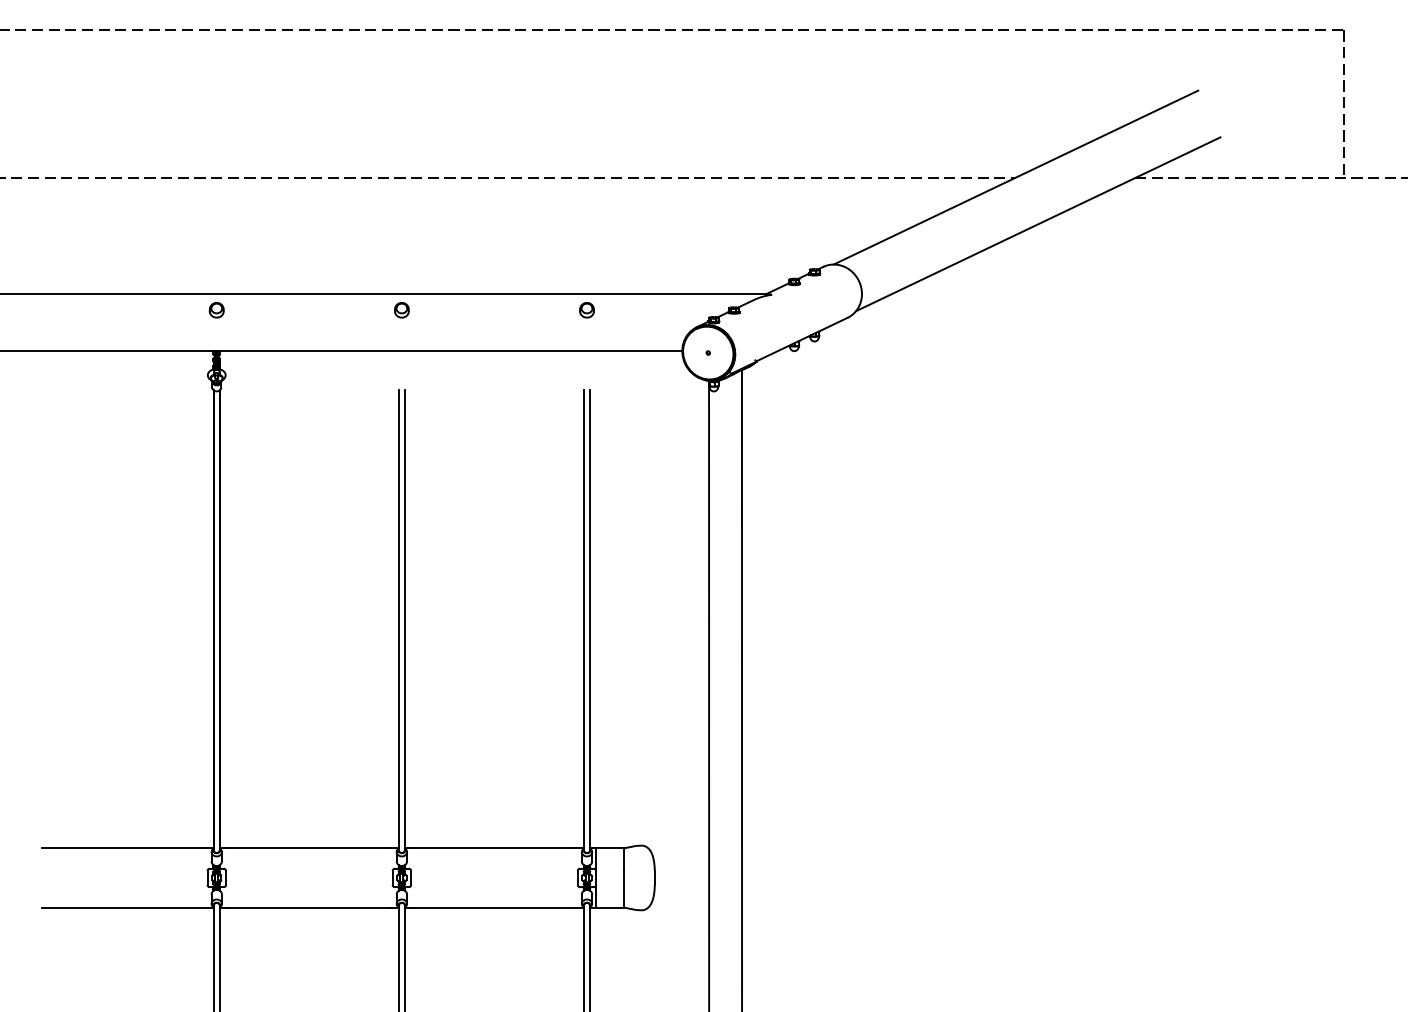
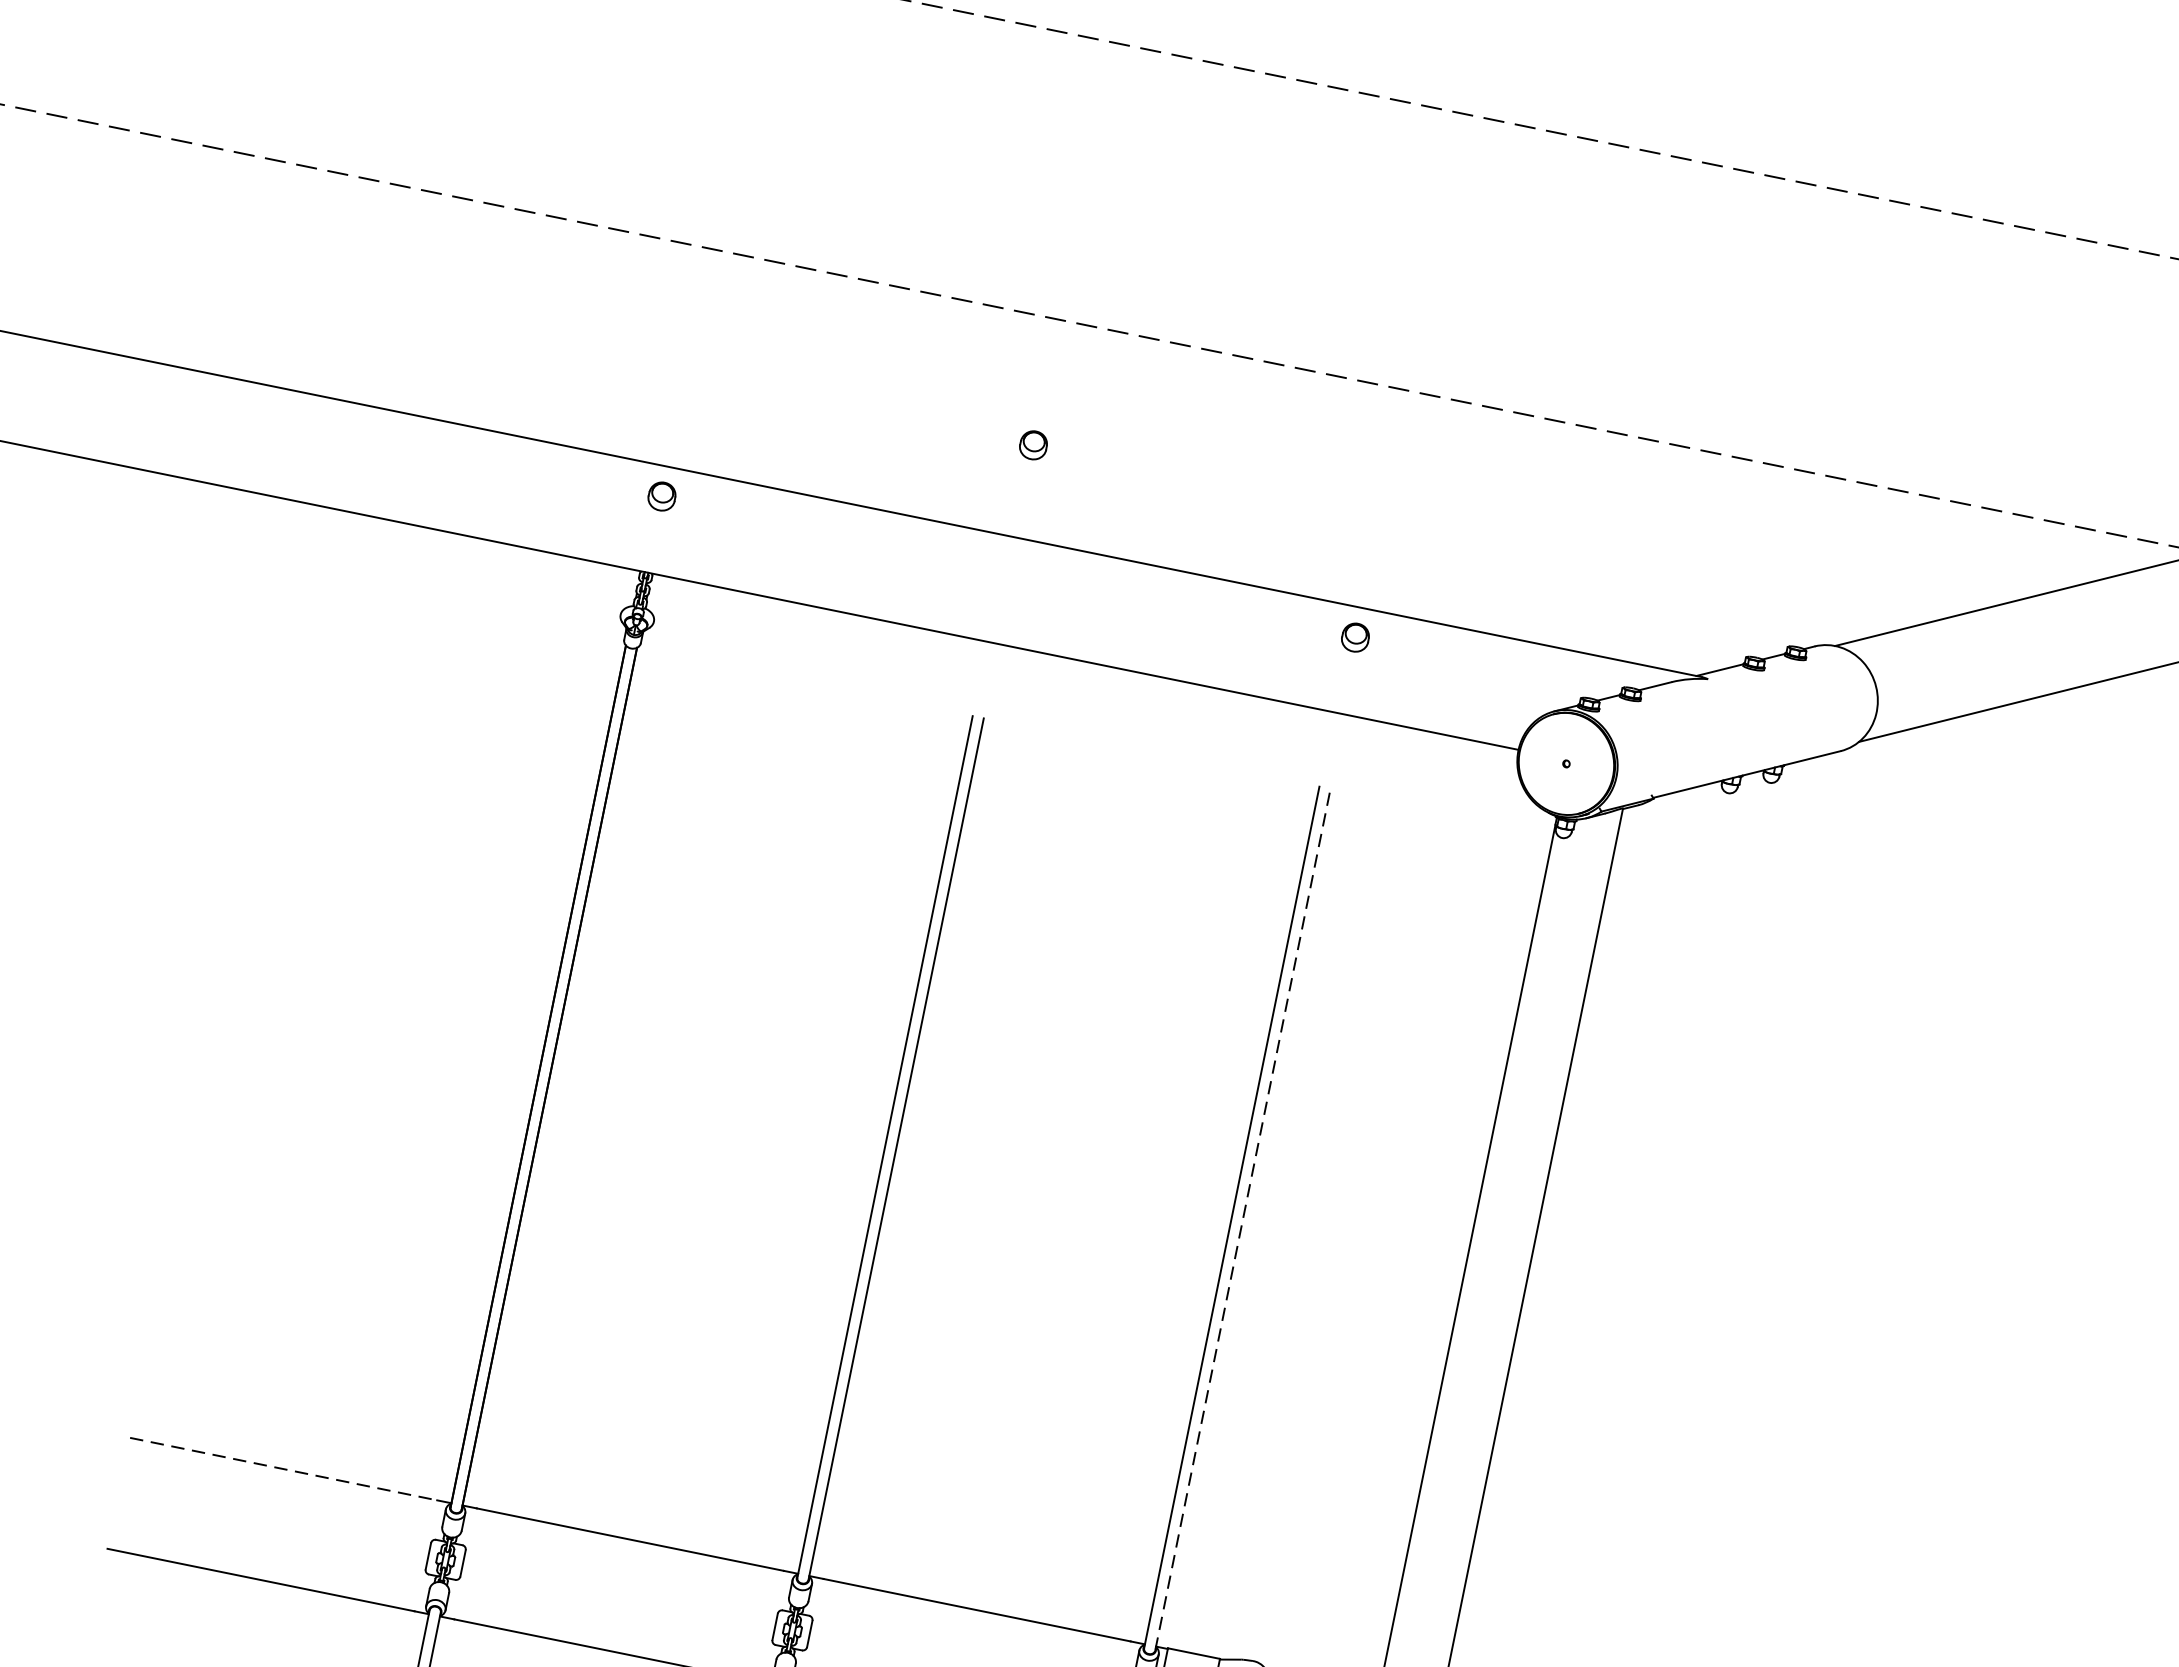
part: (401, 310) -> (1032, 445), moved
line: (589, 620) -> (1241, 1219), solid -> dashed
line: (124, 848) -> (284, 1469), solid -> dashed

